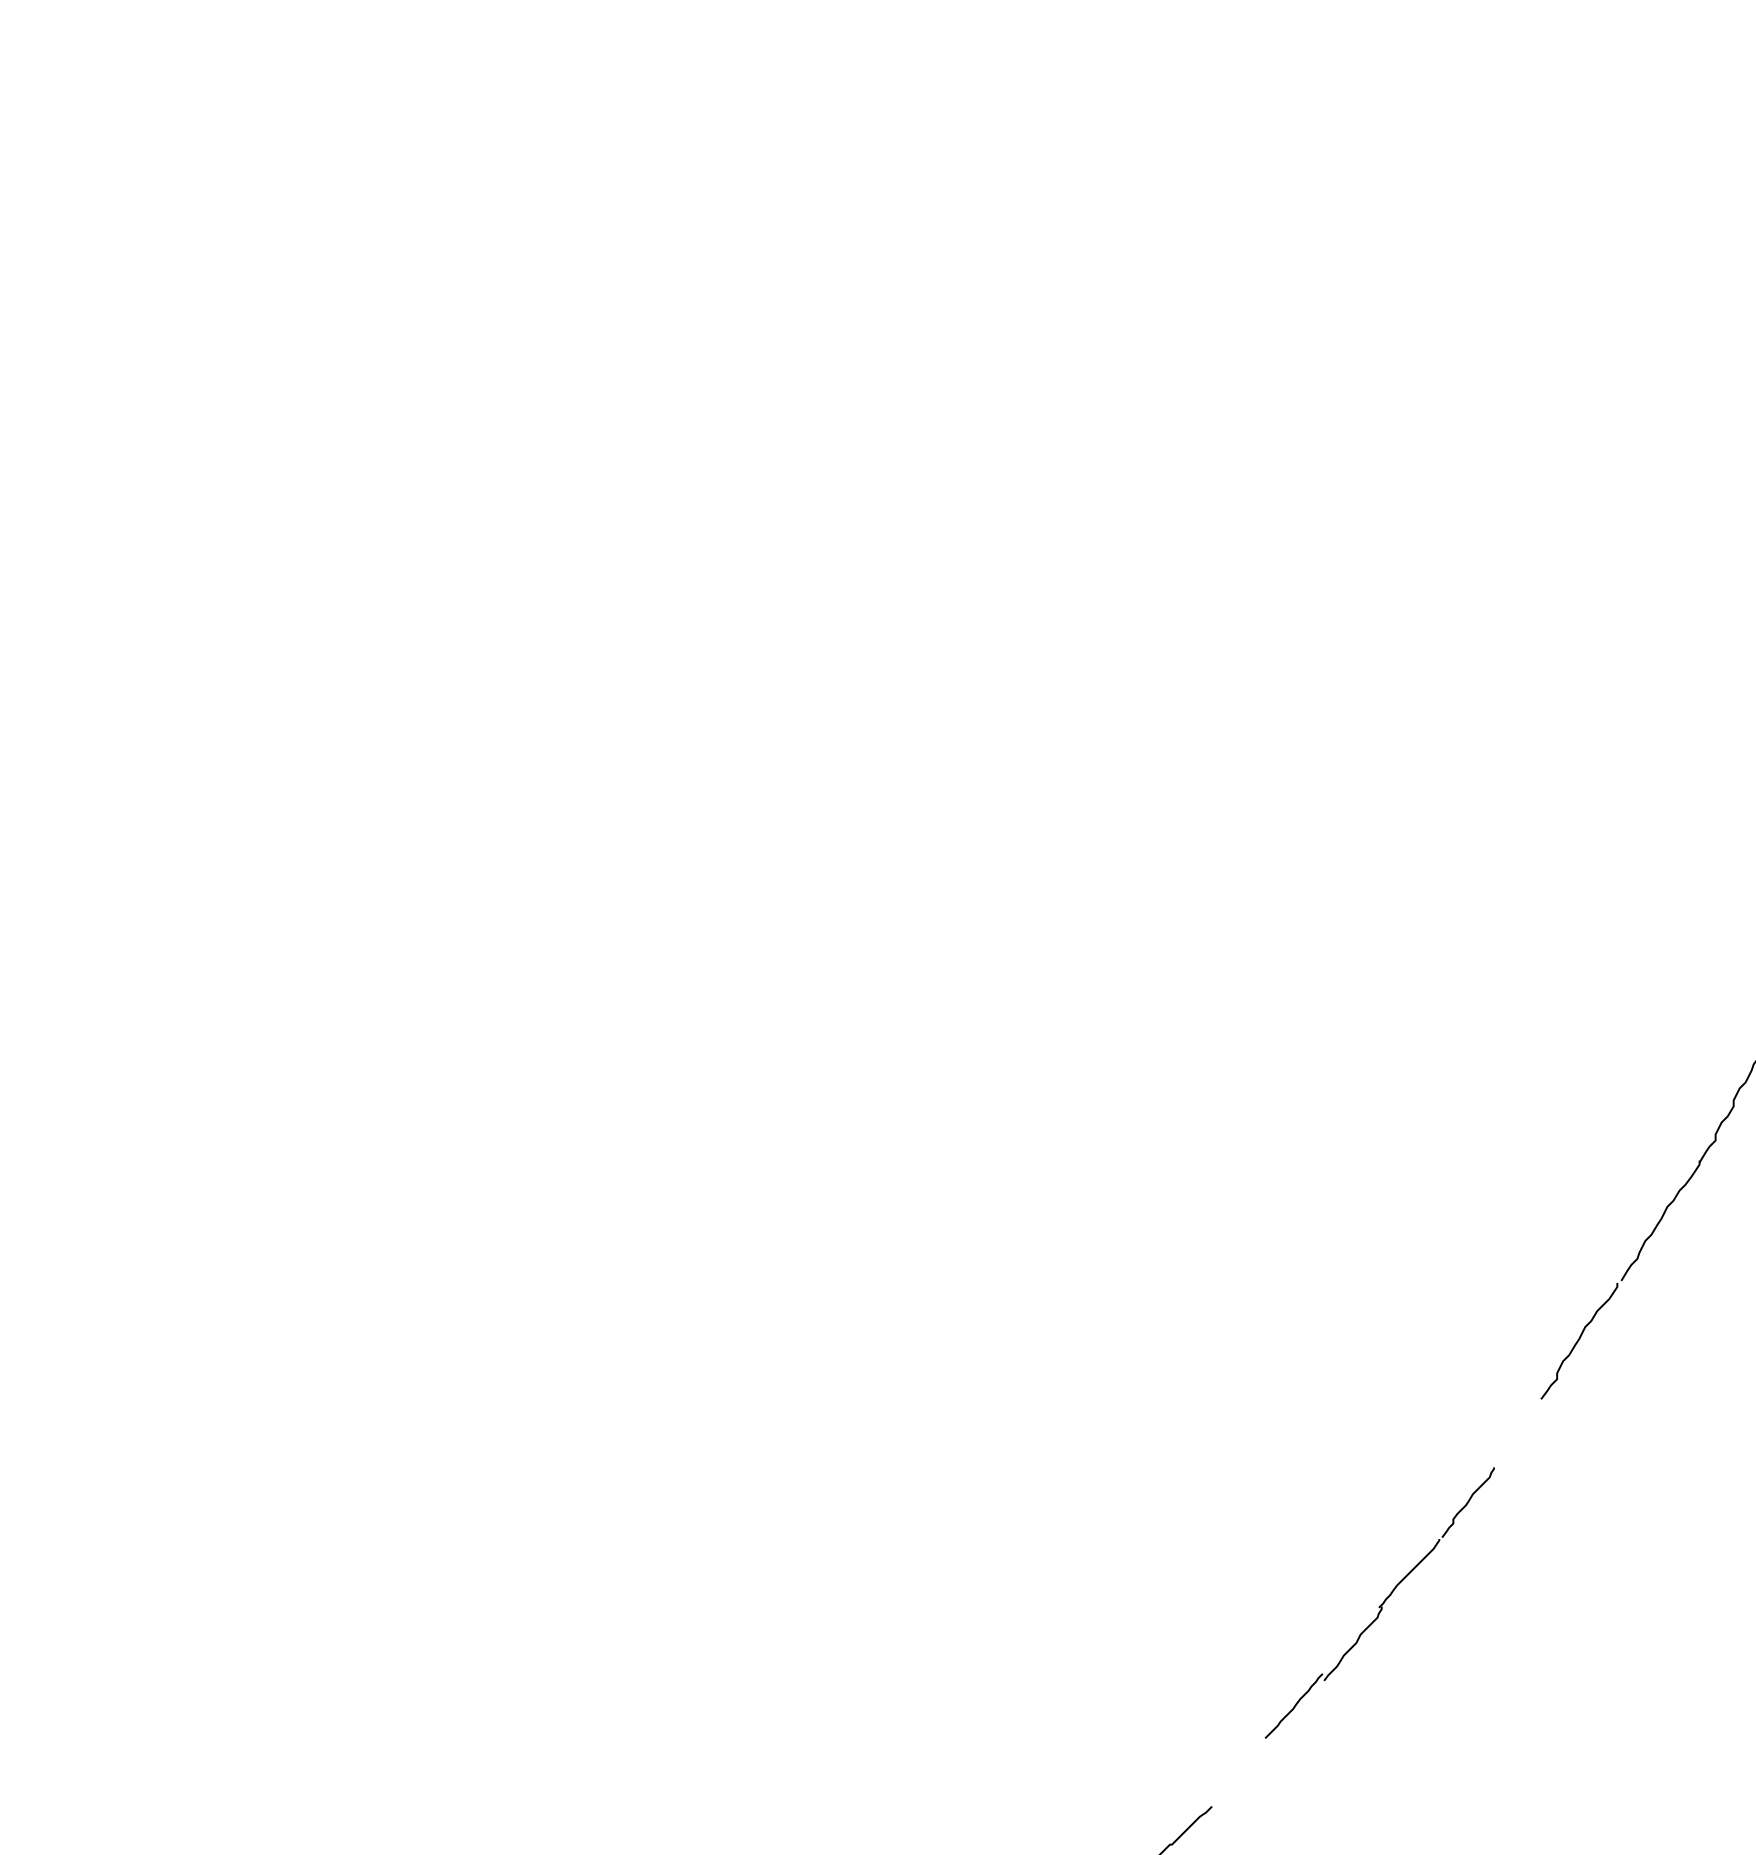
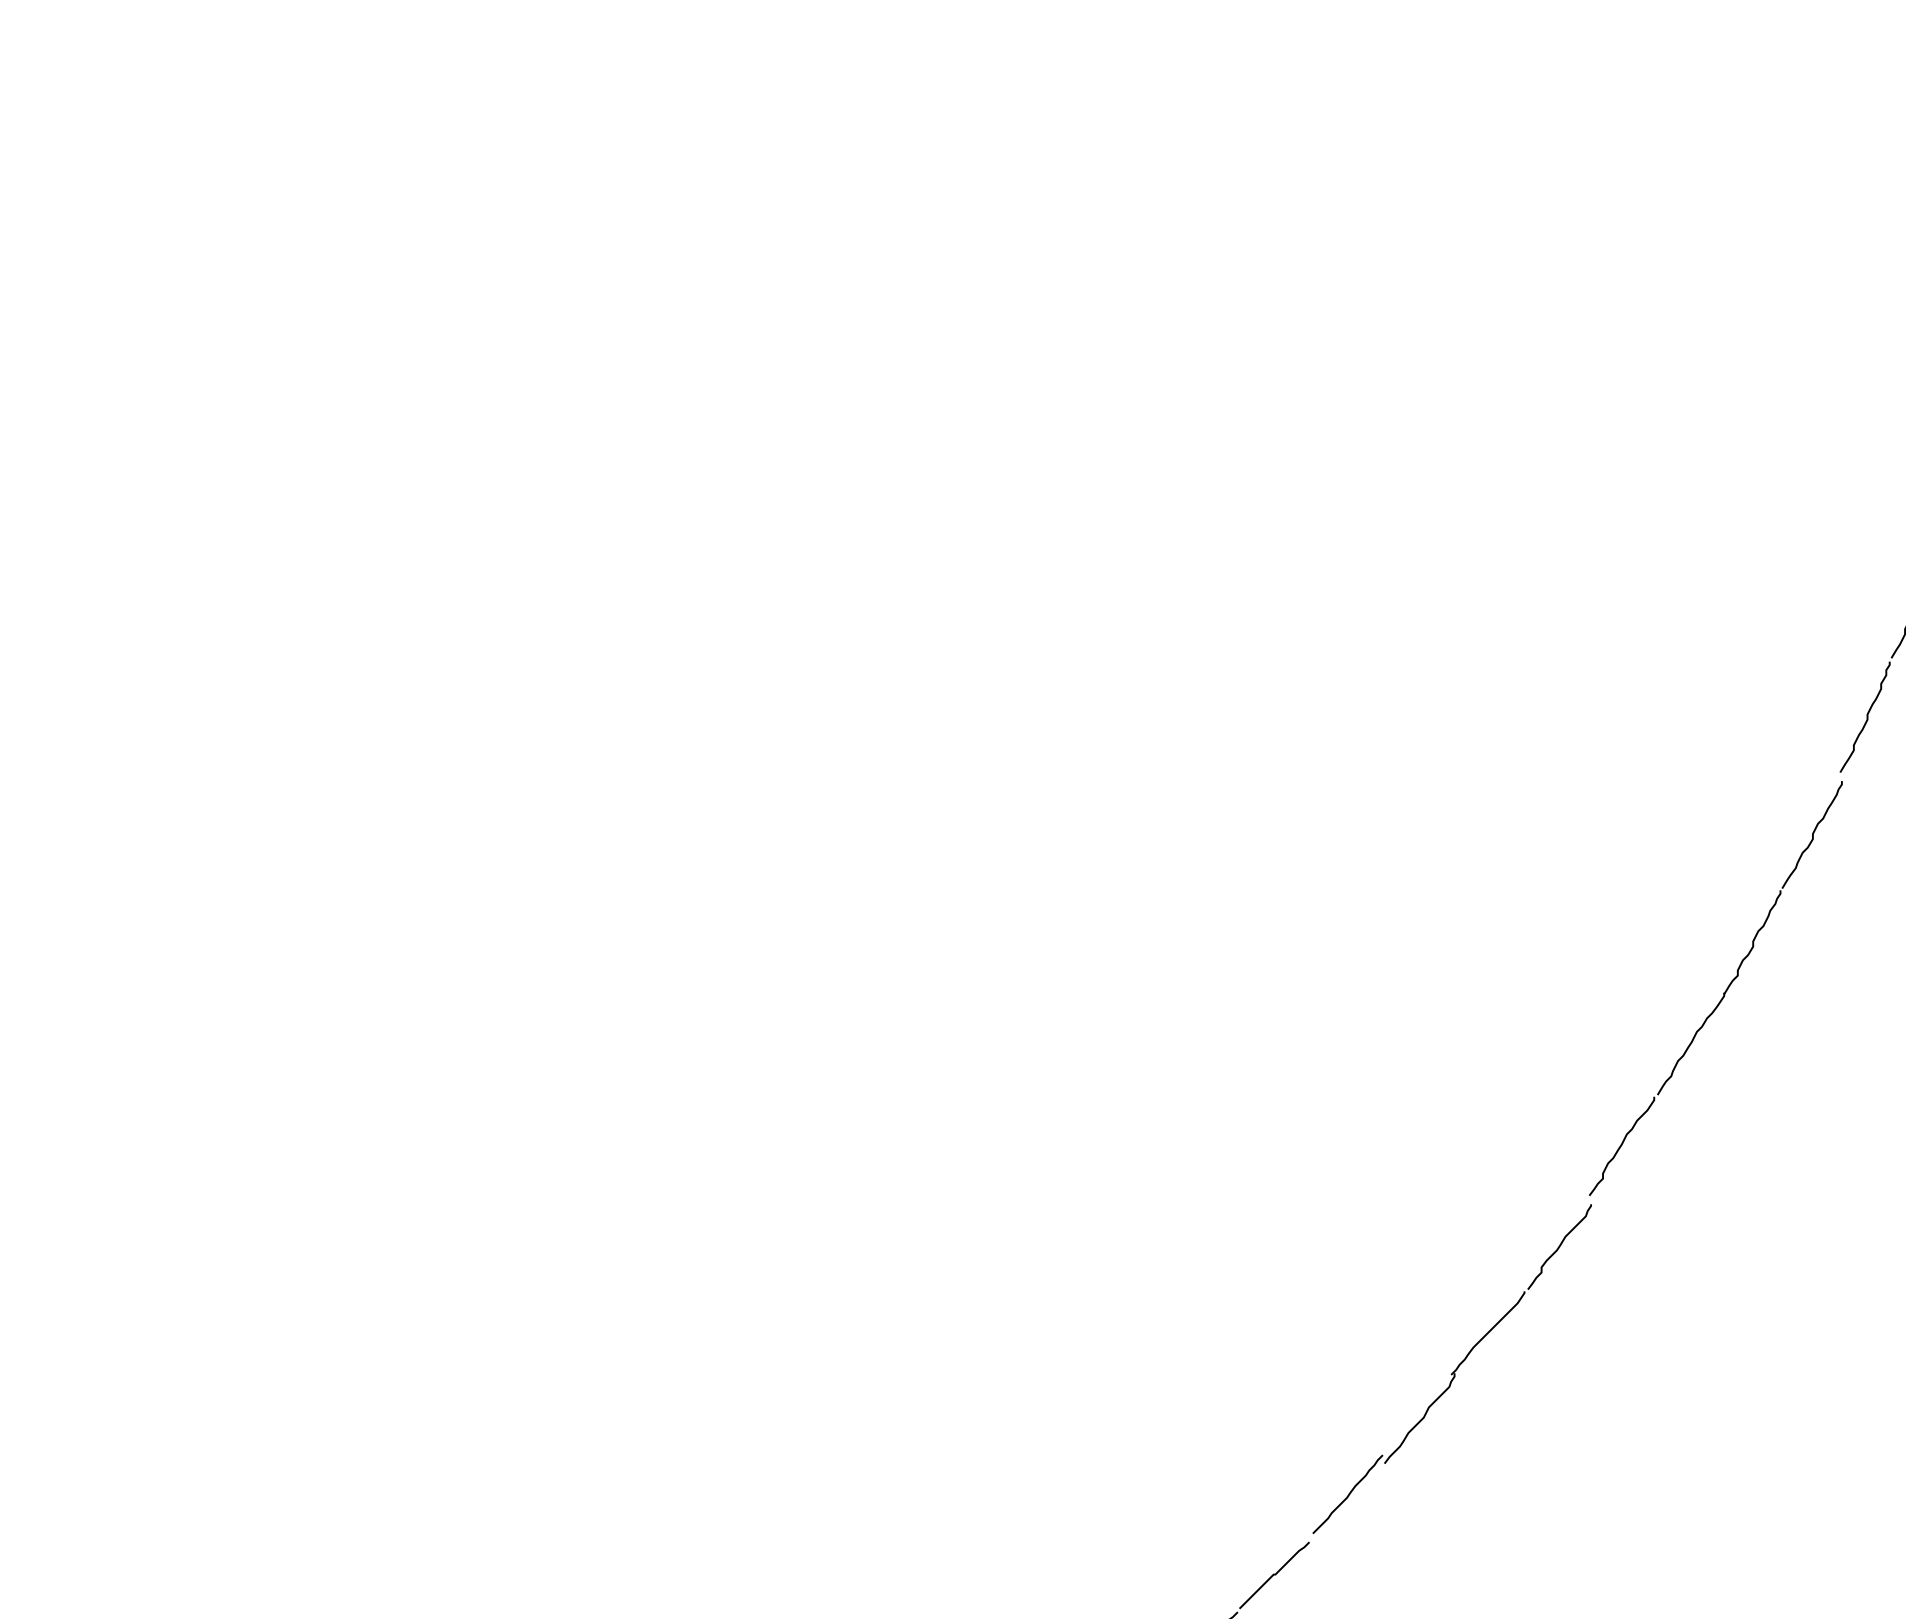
part: (1379, 1602) -> (1451, 1368), size x1.43

